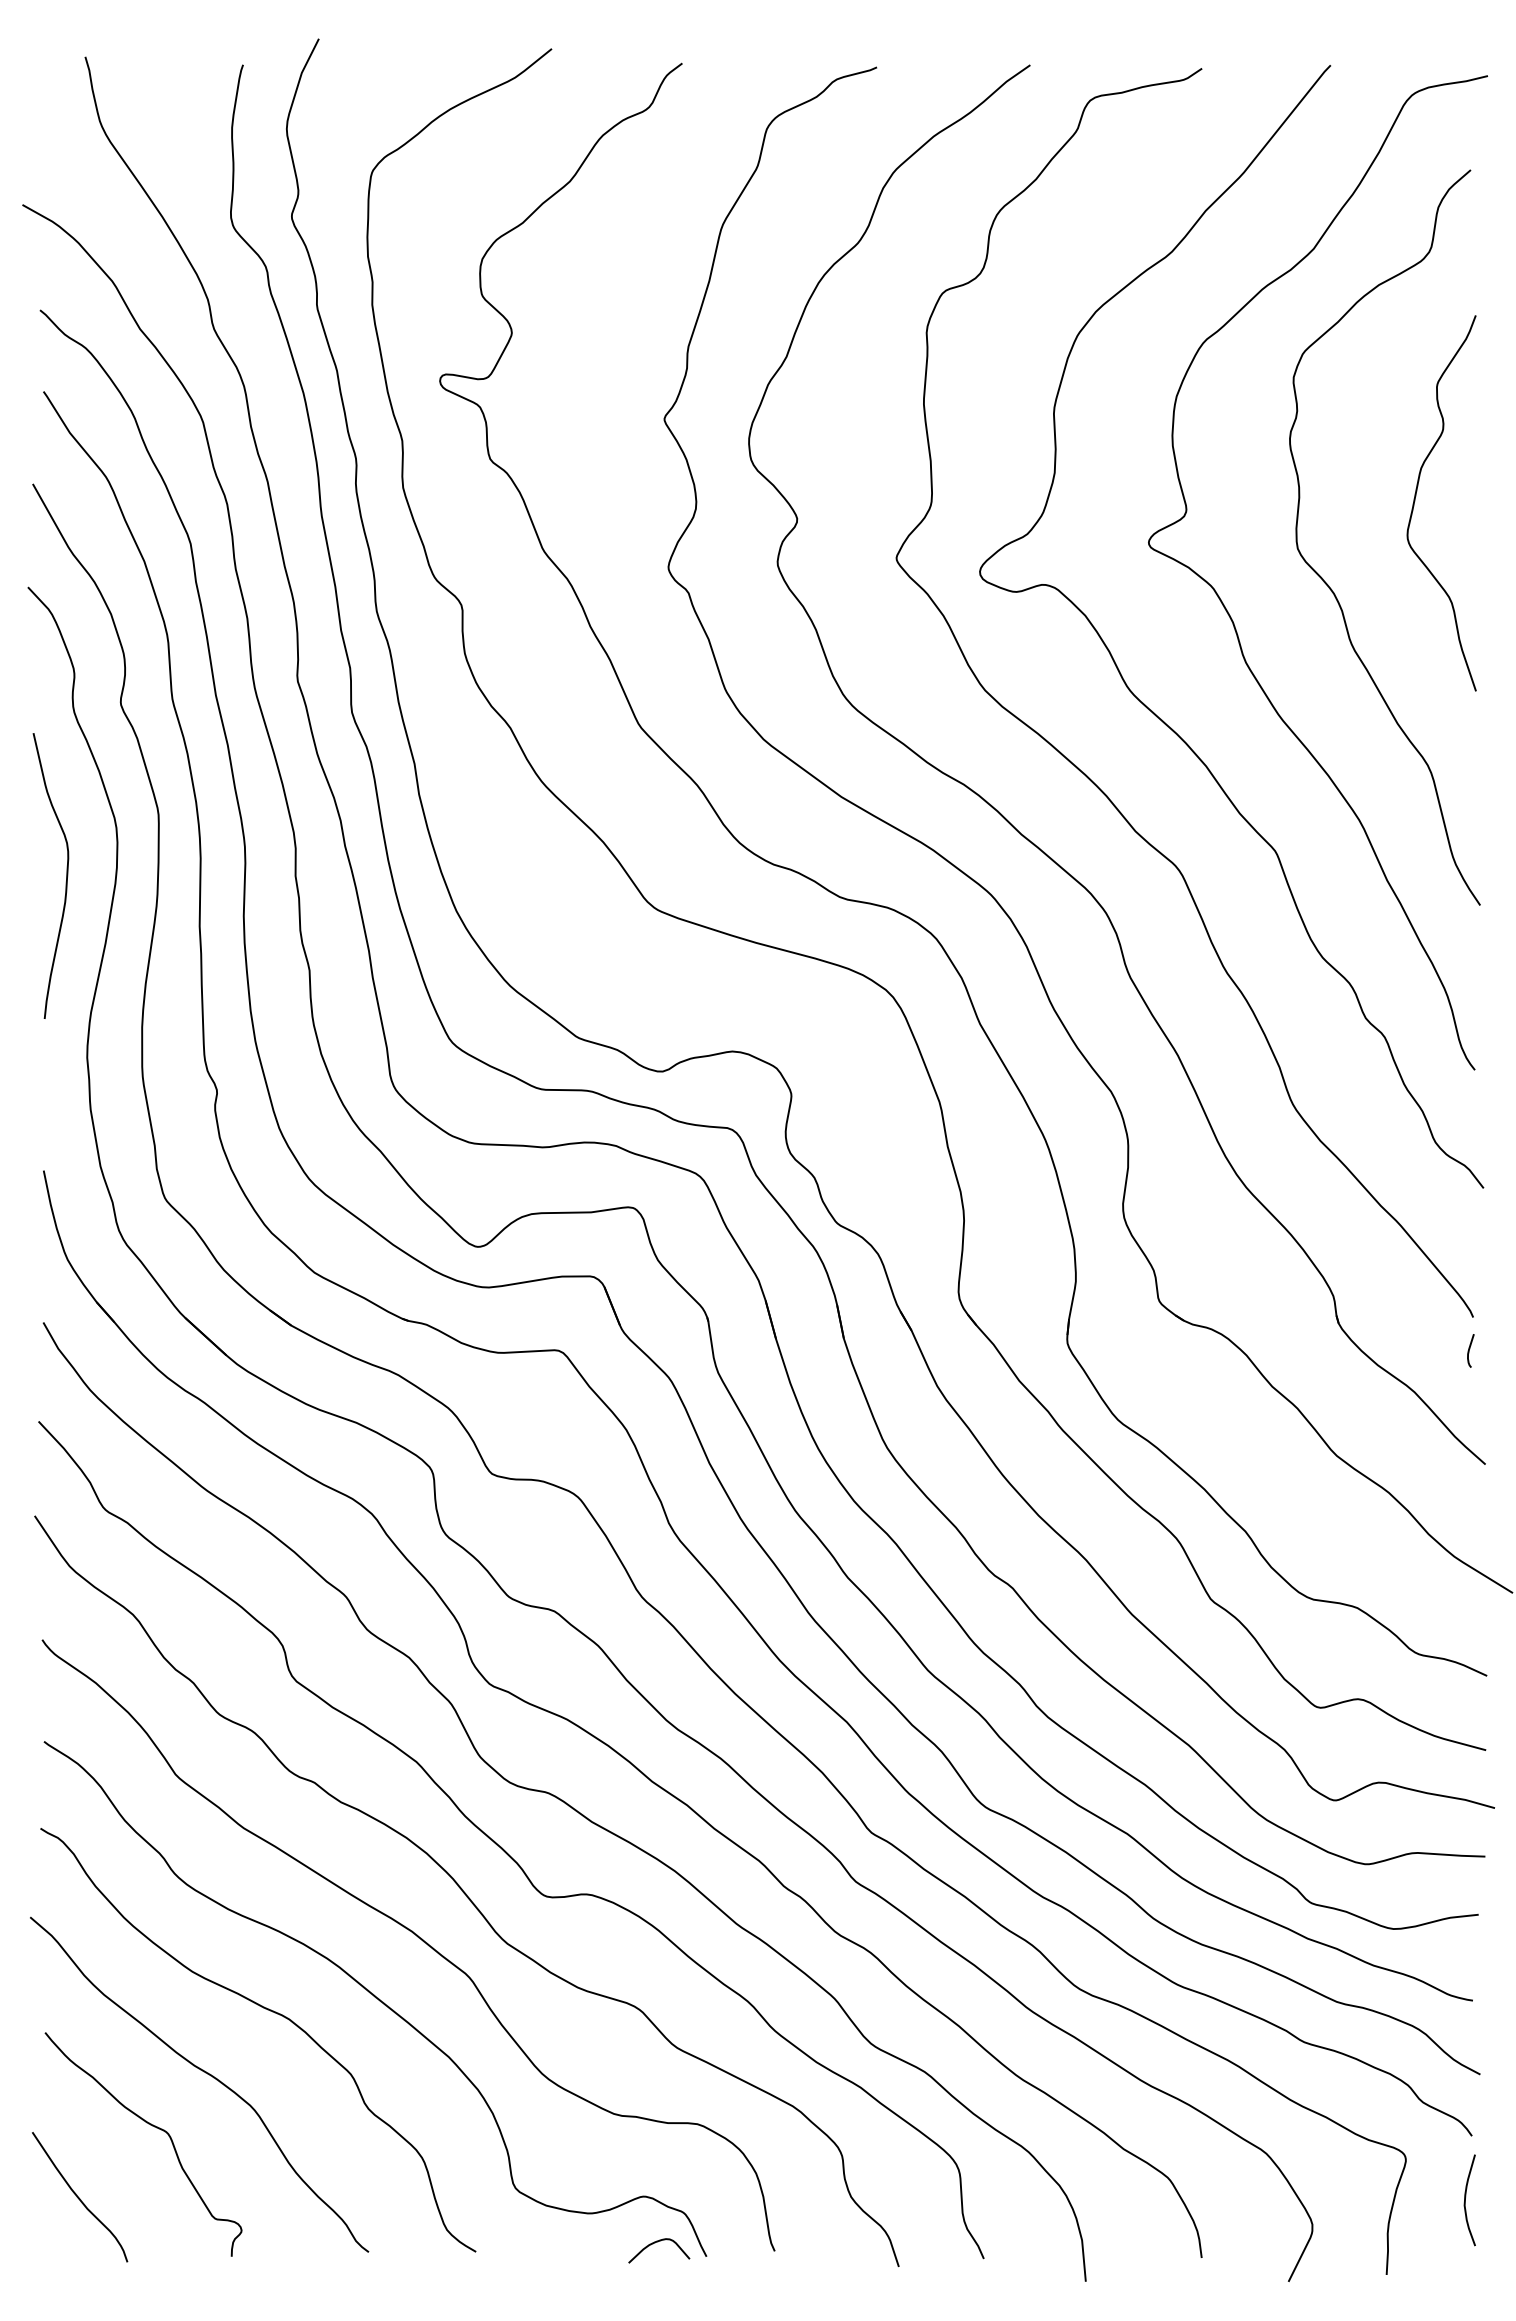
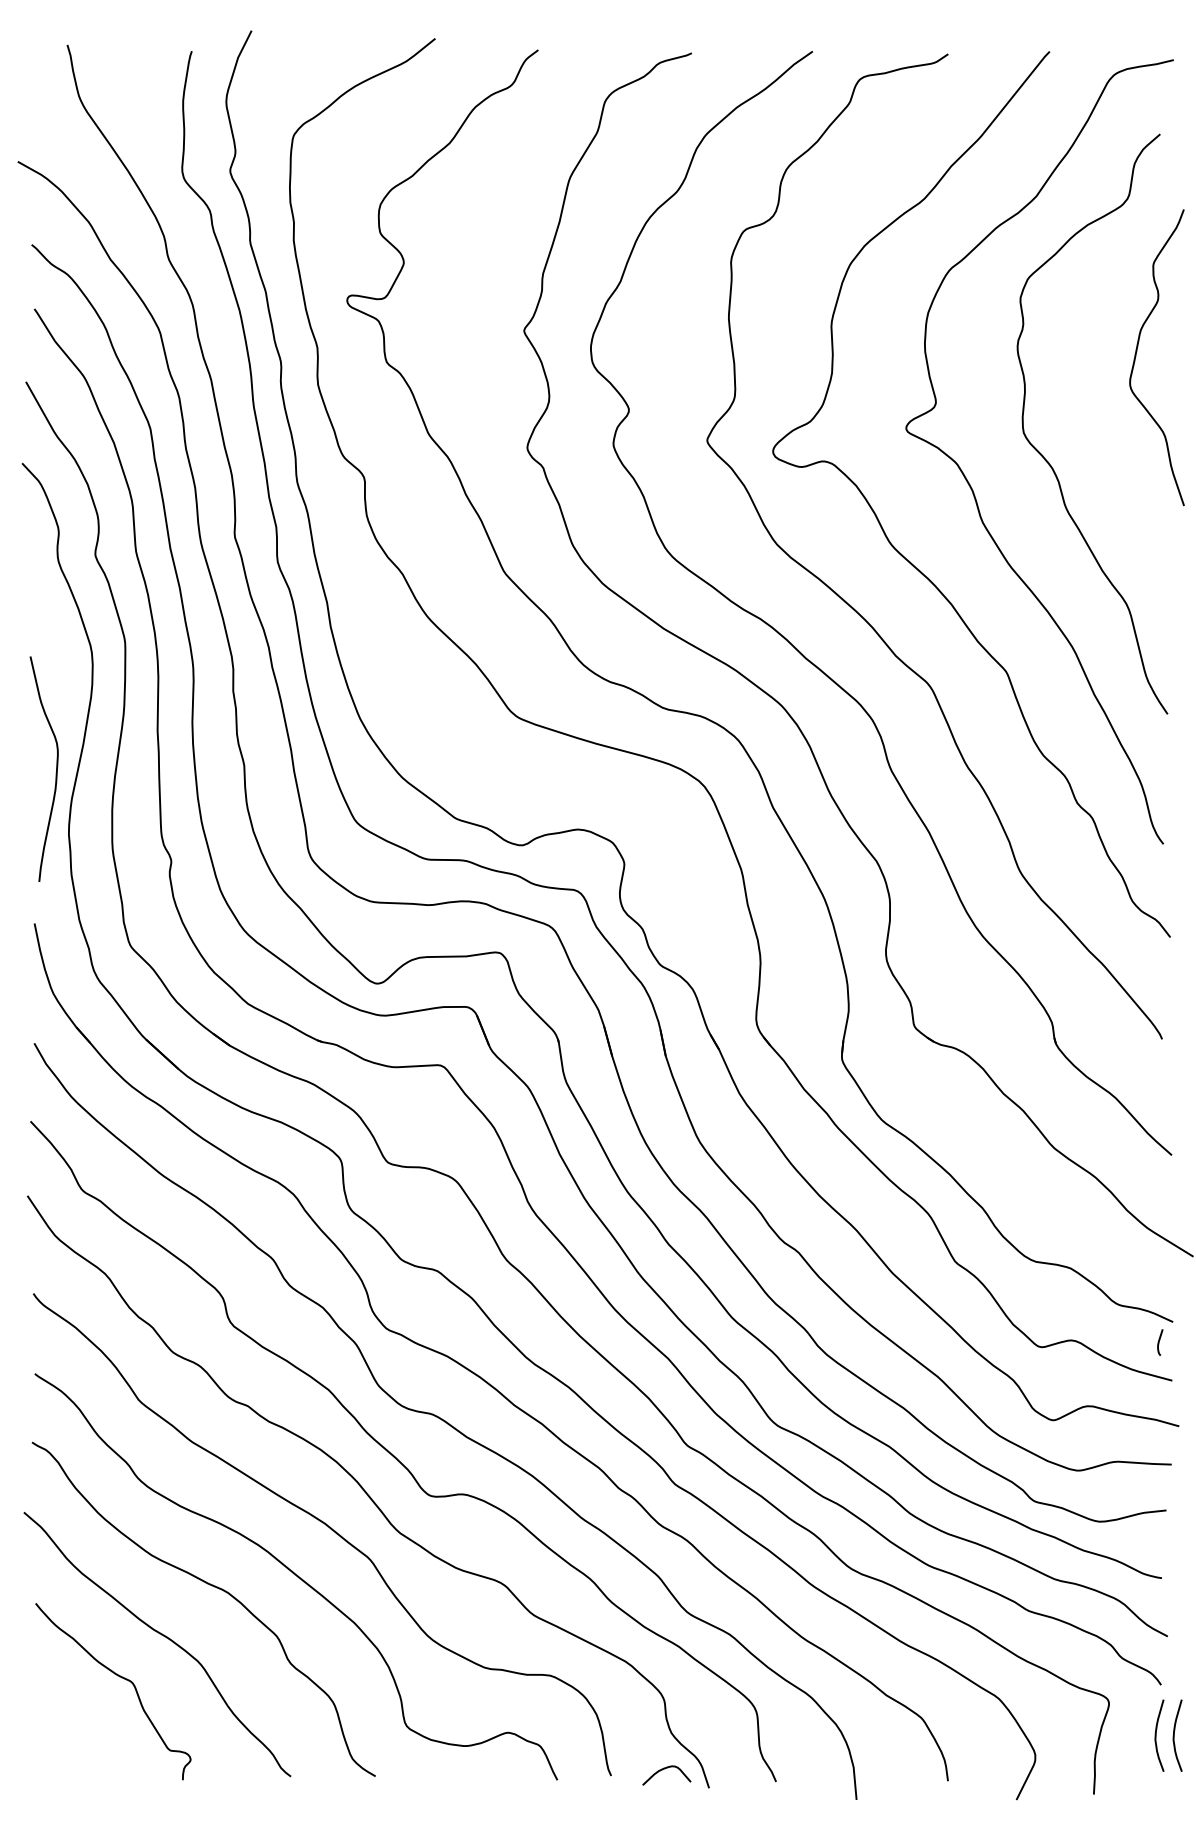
curve: (1416, 496) -> (1137, 352), moved
curve: (66, 875) -> (56, 768), moved
curve: (1469, 1350) -> (1159, 1342), moved
curve: (79, 2197) -> (62, 1733), removed
curve: (1488, 2200) -> (1174, 1735), added
curve: (658, 2242) -> (666, 1768), moved

